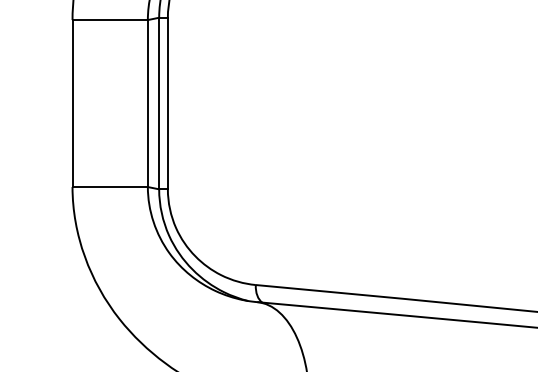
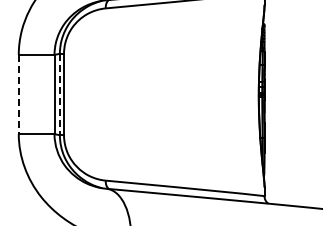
line: (71, 103) -> (18, 94), solid -> dashed
line: (158, 103) -> (59, 94), solid -> dashed

